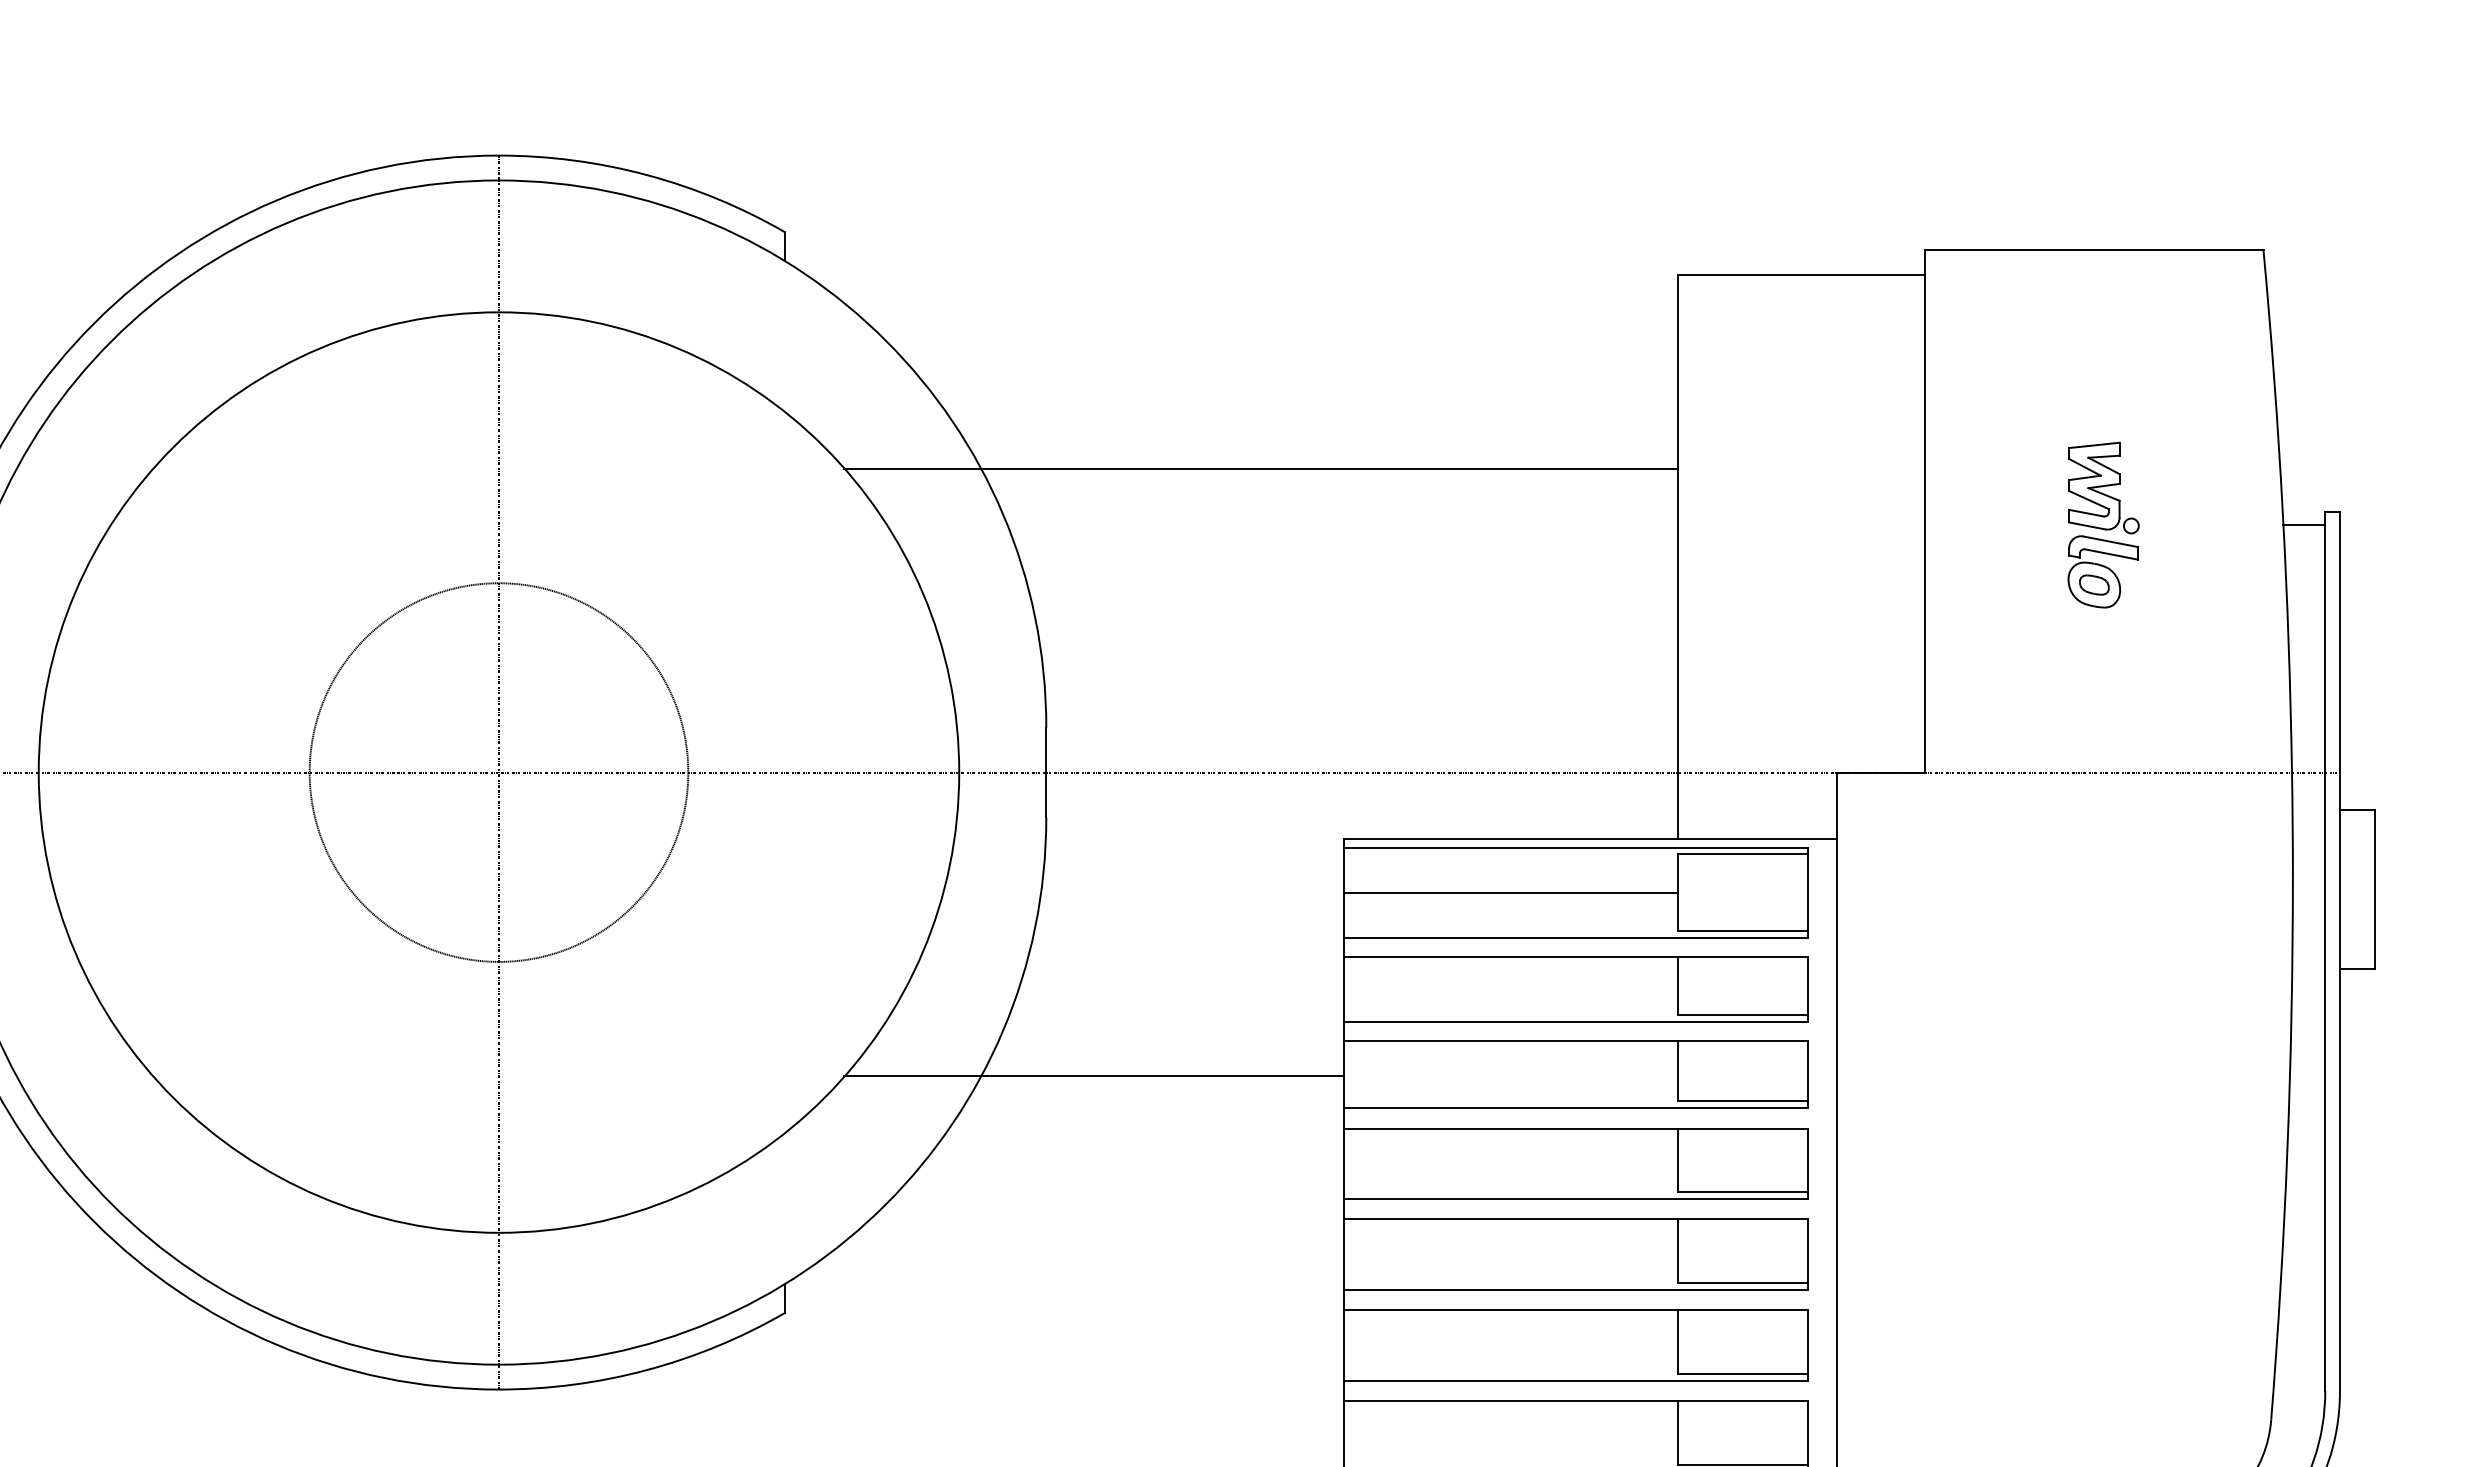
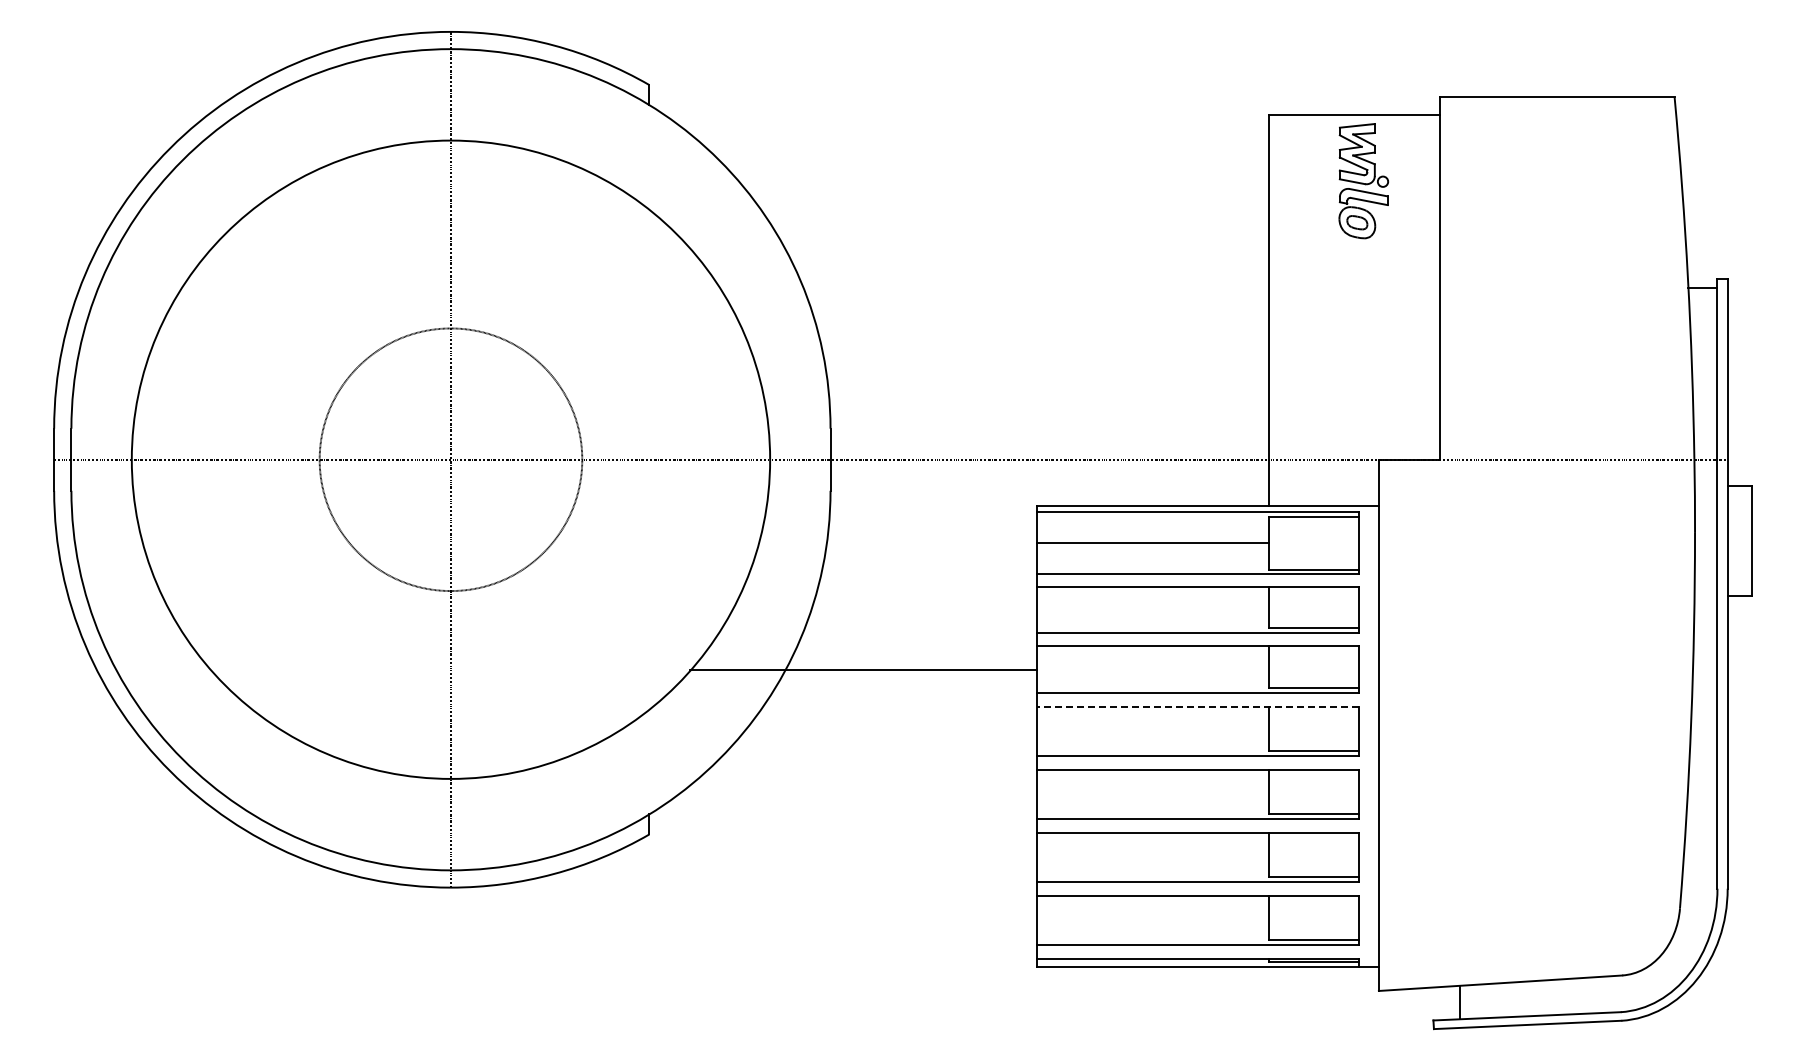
line: (1261, 469) -> (979, 249), removed
part: (2103, 525) -> (1363, 181), moved
line: (1575, 1128) -> (1197, 706), solid -> dashed

